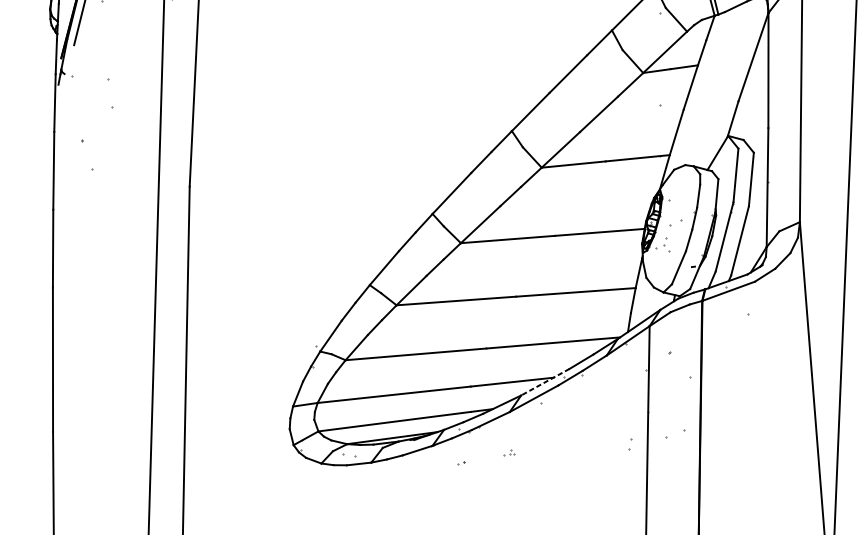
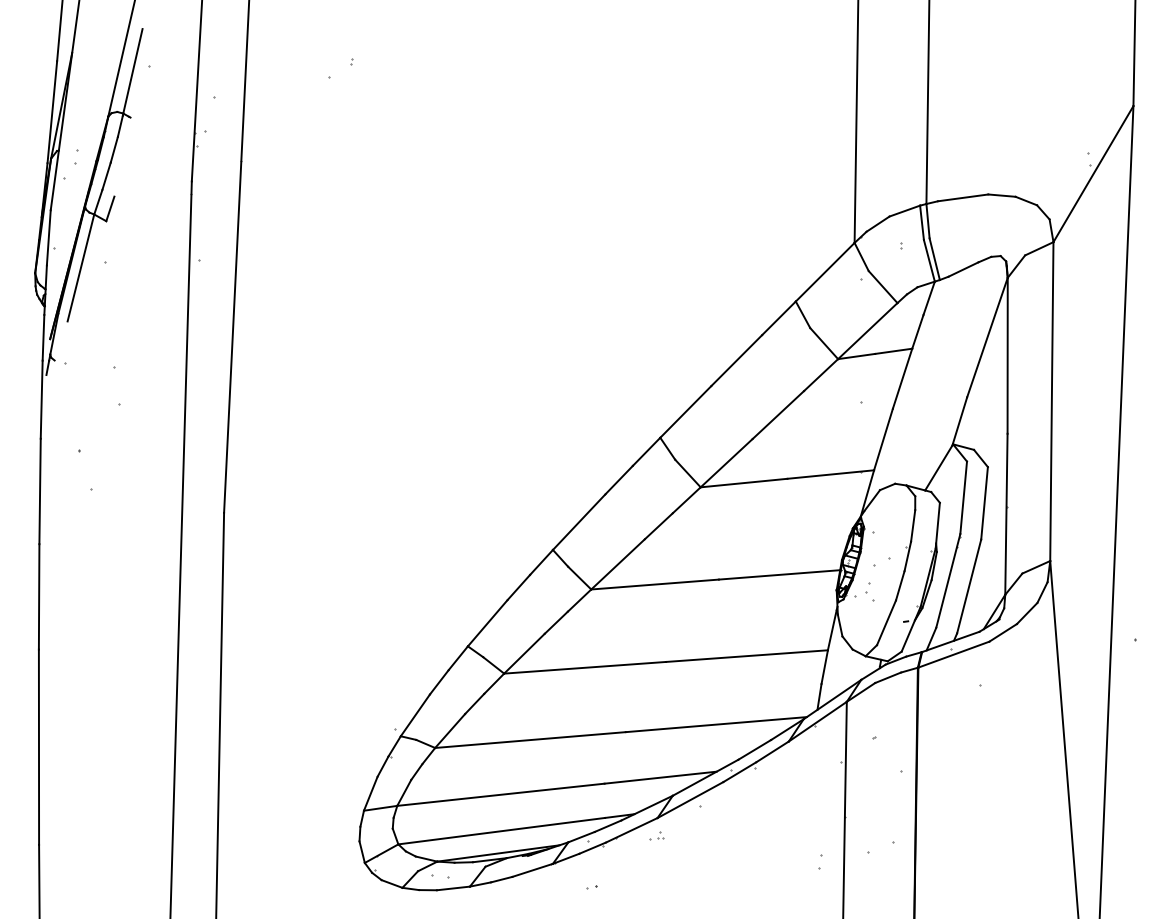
line: (545, 382) -> (705, 778), dashed -> solid
part: (509, 452) -> (656, 835), moved

